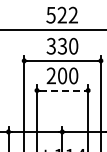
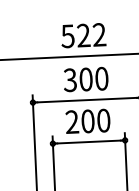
text: (62, 46) -> (86, 79), 330 -> 300
line: (63, 90) -> (90, 141), dashed -> solid

